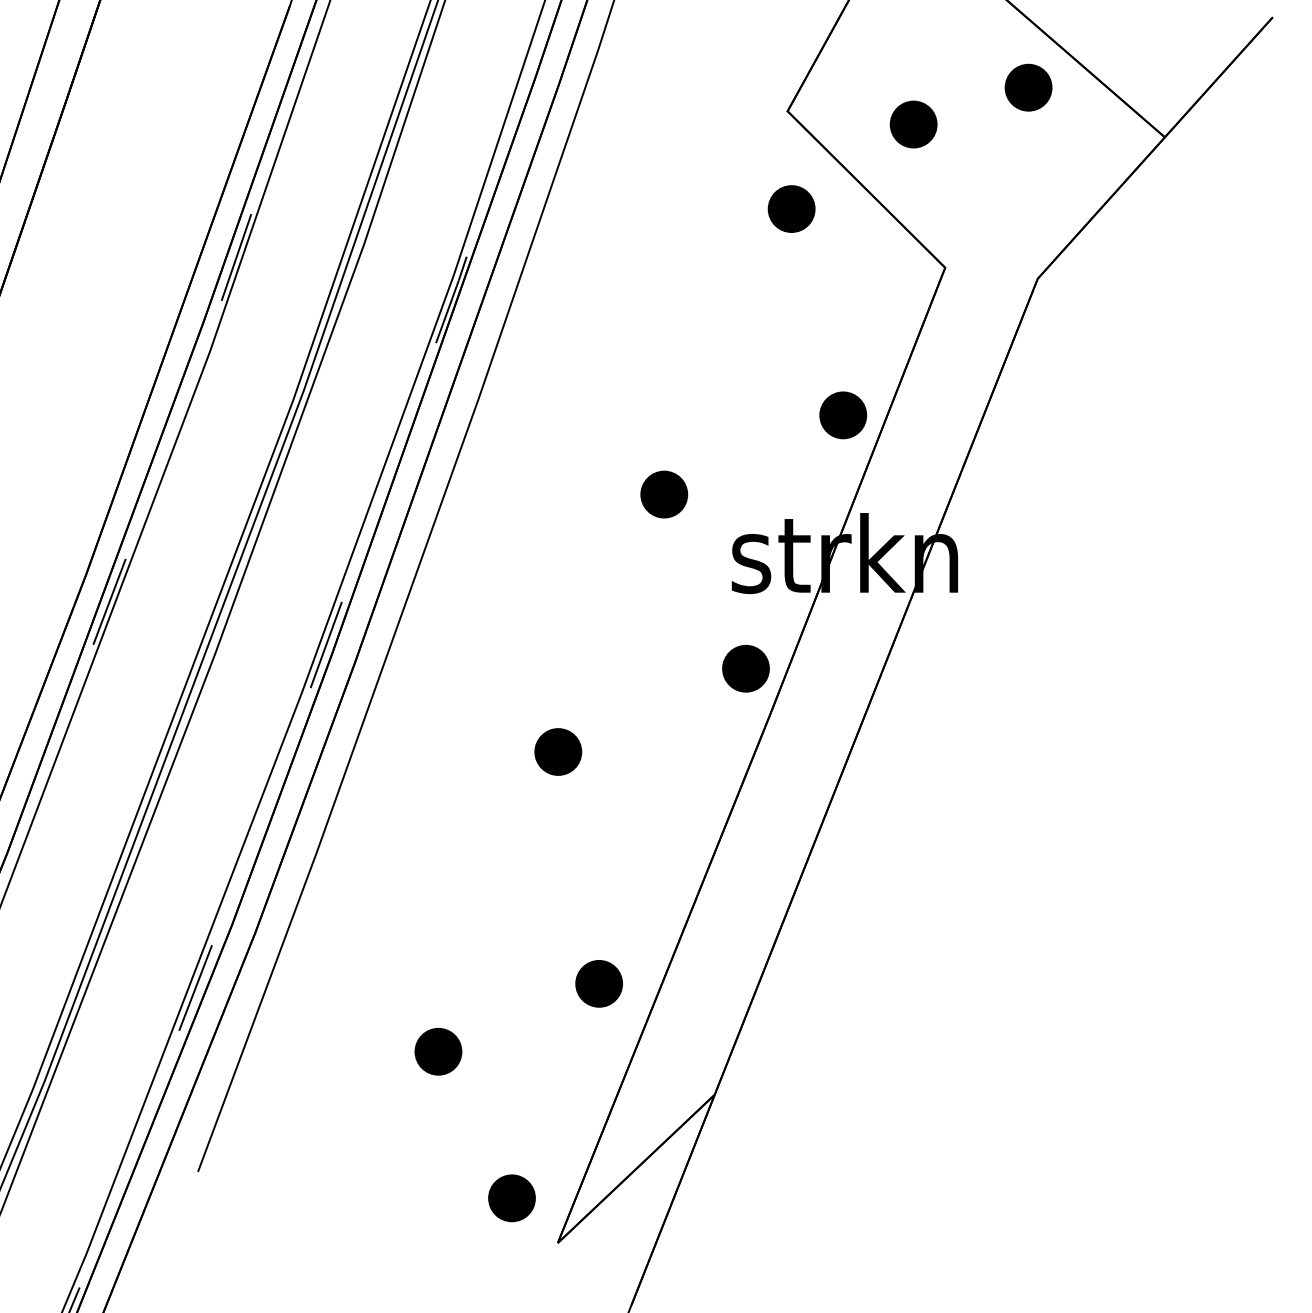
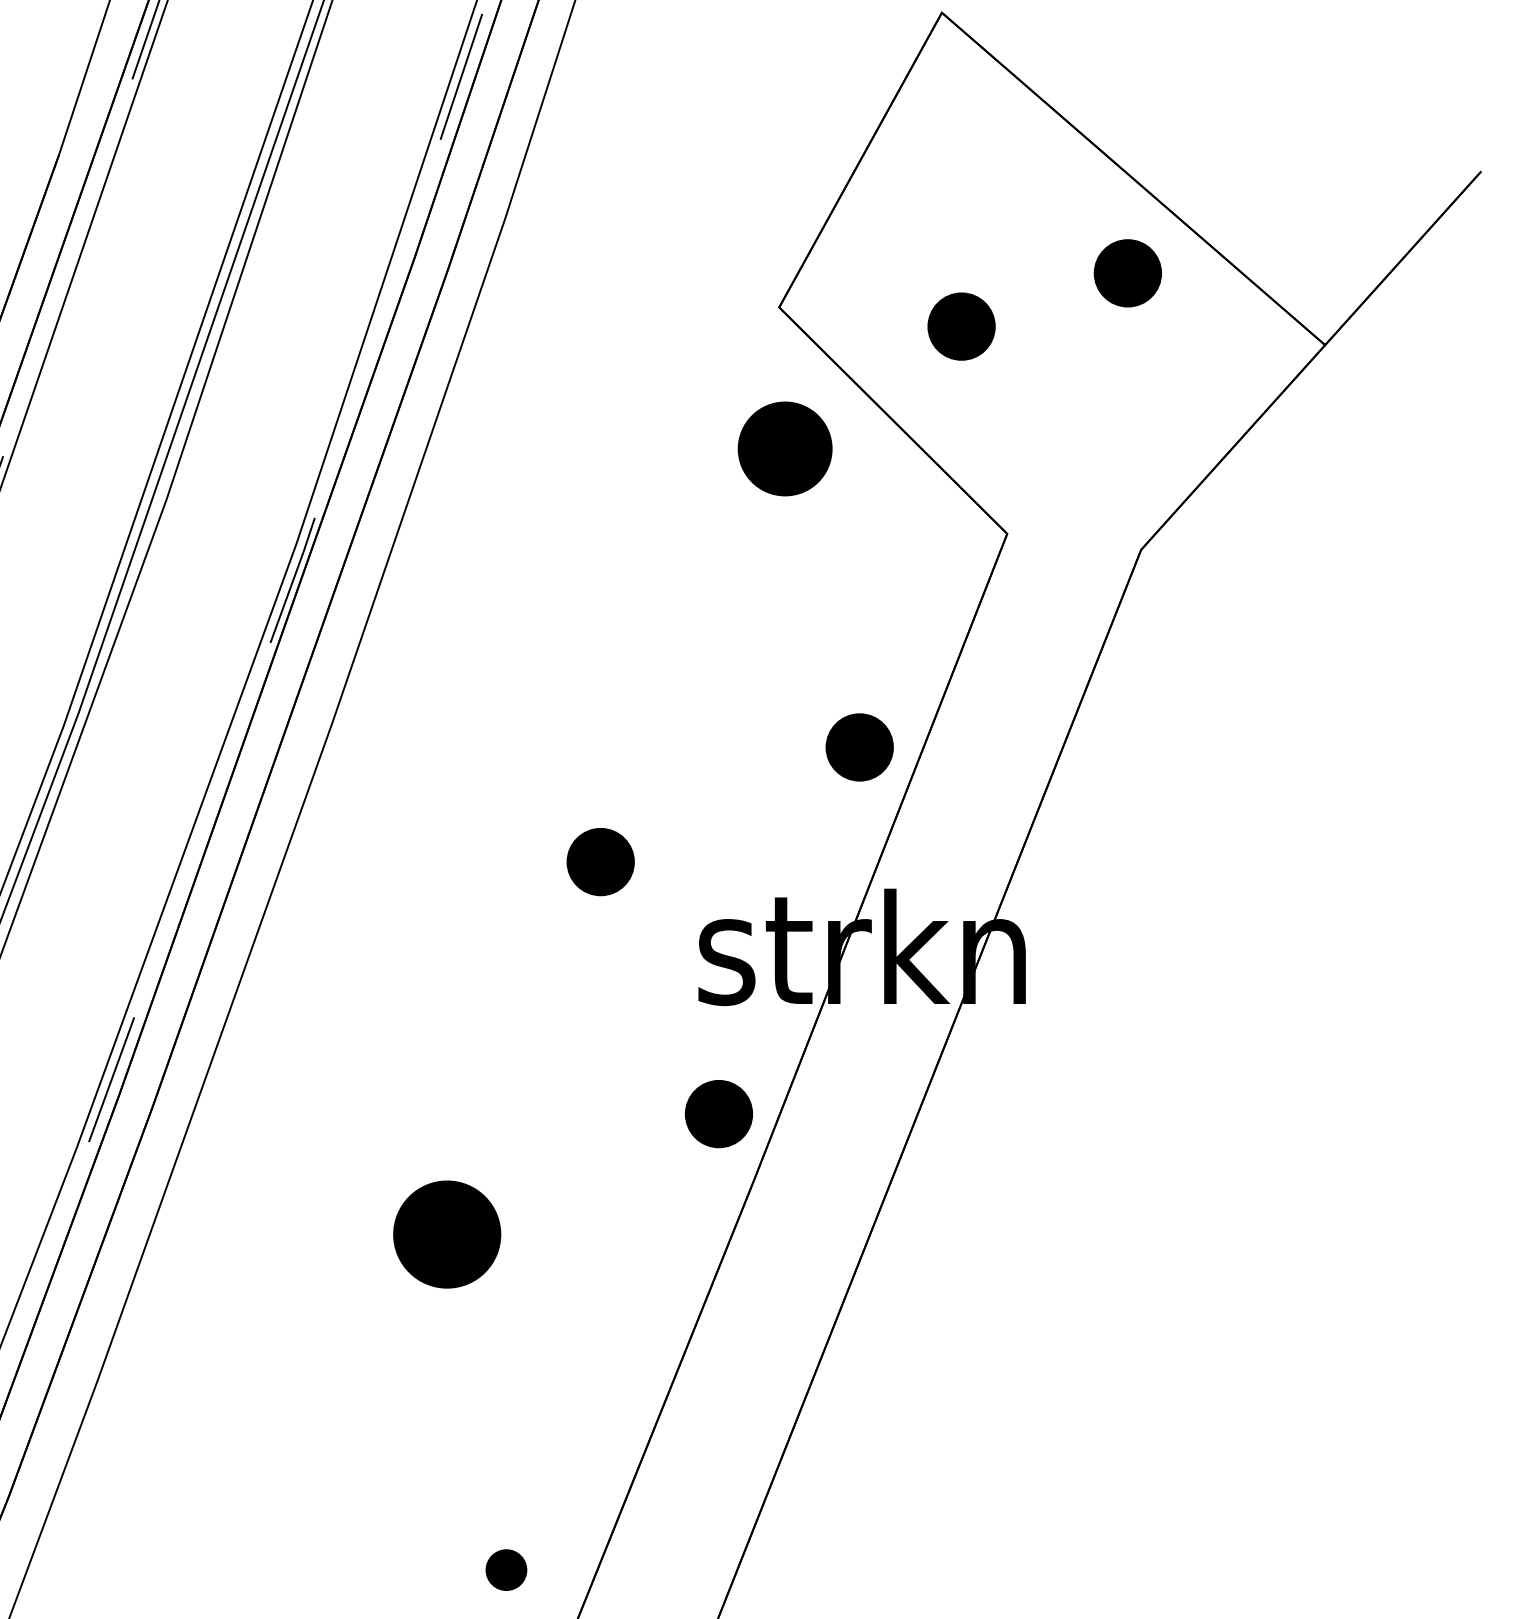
part: (791, 208) -> (784, 448), size x1.4
part: (558, 751) -> (447, 1233), size x1.6
part: (598, 983) -> (505, 1569), size x0.6

